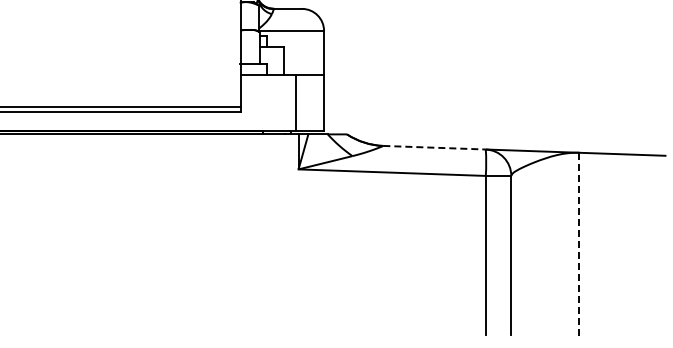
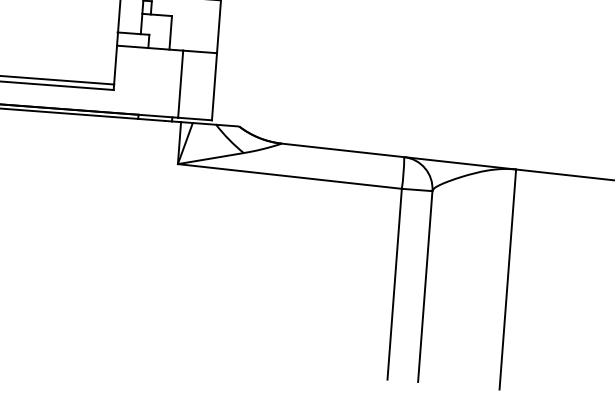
line: (435, 147) -> (344, 150), dashed -> solid
line: (579, 244) -> (508, 279), dashed -> solid

